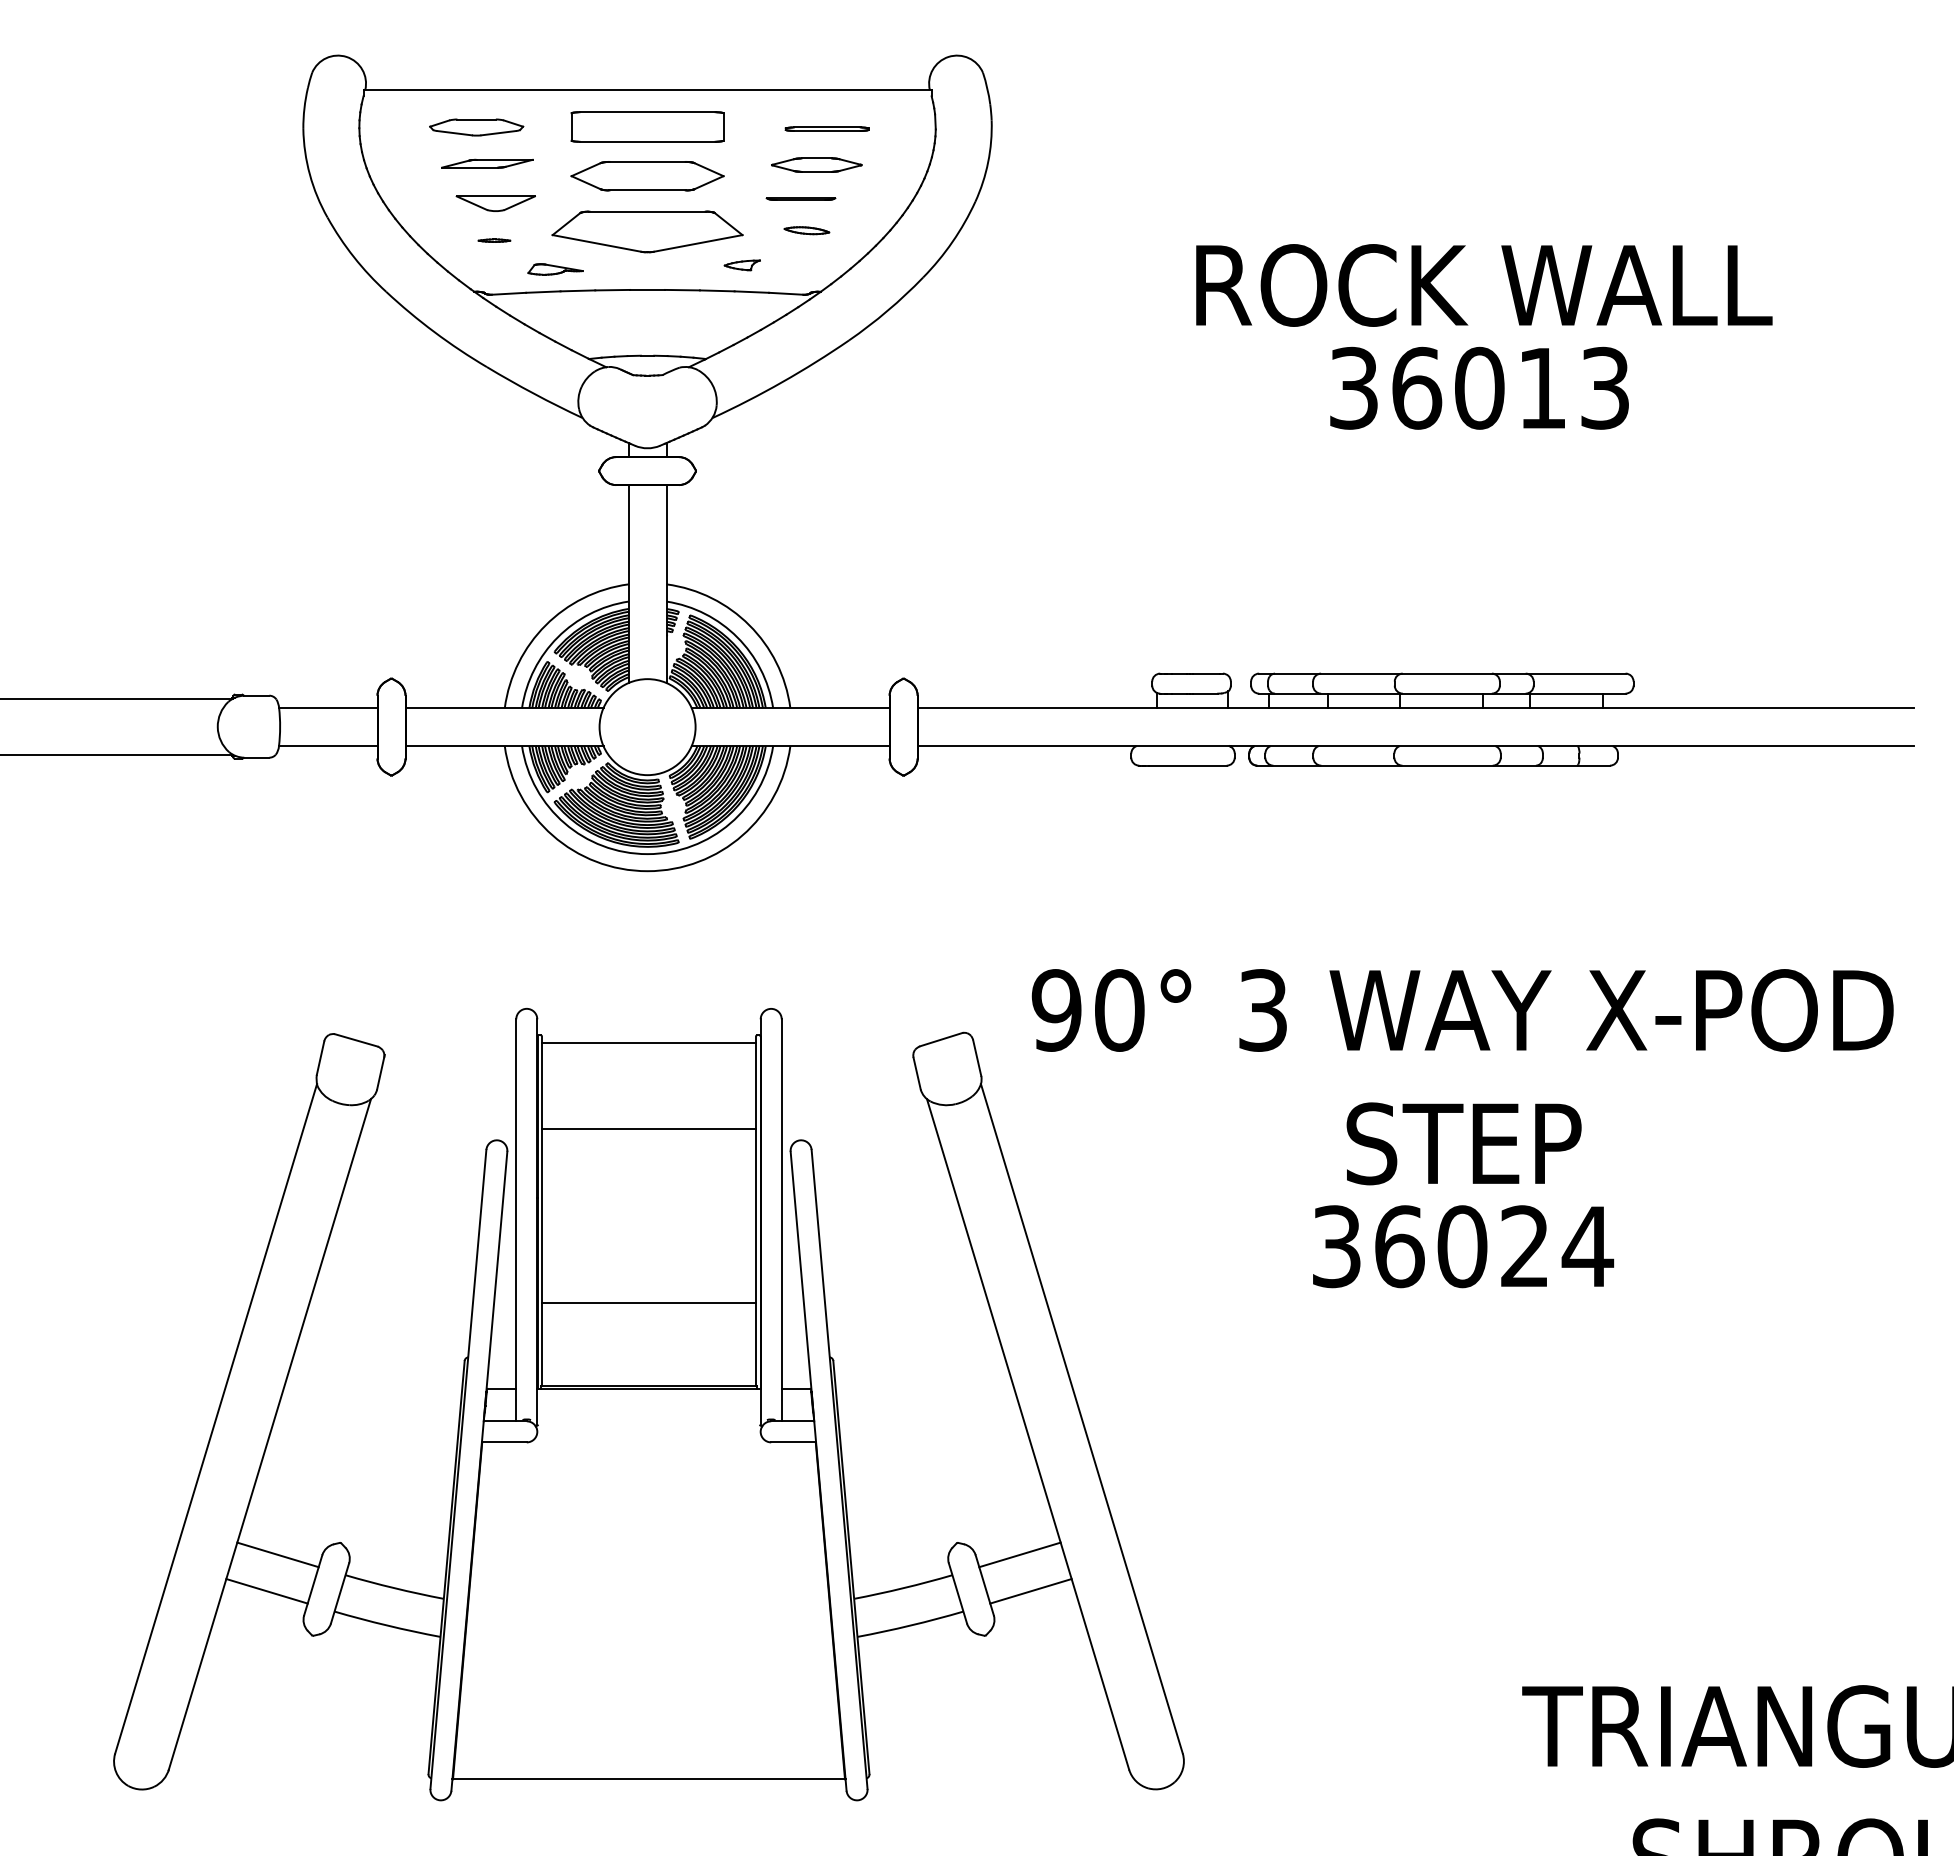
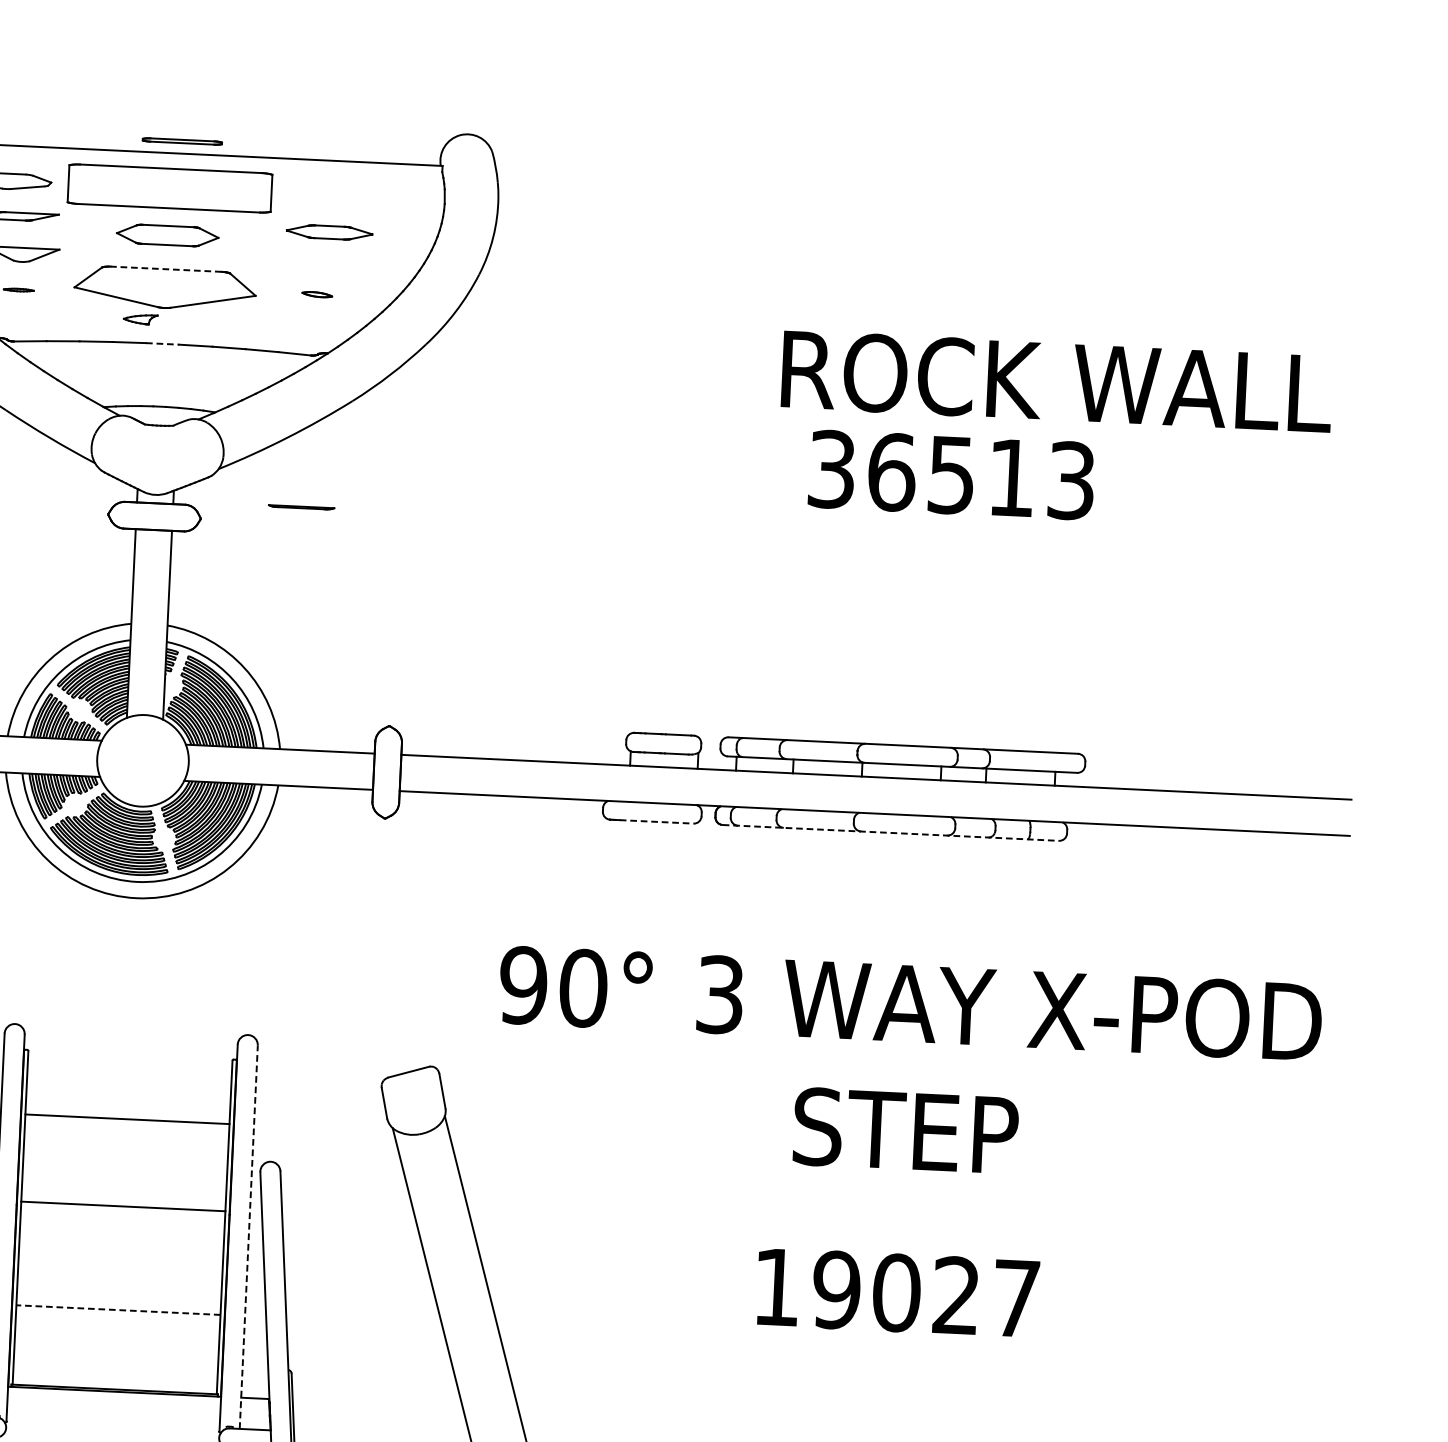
part: (647, 126) -> (169, 188), size x1.4
part: (826, 128) -> (181, 140), moved
part: (647, 176) -> (167, 235), size x0.7
line: (800, 198) -> (301, 506), moved
line: (647, 211) -> (166, 269), solid -> dashed
part: (806, 230) -> (316, 294), size x0.7
part: (741, 265) -> (139, 319), moved
part: (555, 269) -> (75, 320), removed
text: (1484, 285) -> (1057, 381), moved
line: (648, 289) -> (163, 343), solid -> dashed
text: (1479, 387) -> (951, 474), 36013 -> 36513
line: (1188, 765) -> (657, 821), solid -> dashed
line: (1434, 765) -> (891, 832), solid -> dashed
line: (648, 1042) -> (127, 1118), moved
text: (1462, 1077) -> (907, 1067), moved
line: (648, 1129) -> (122, 1206), moved
line: (781, 1220) -> (248, 1237), solid -> dashed
text: (1463, 1246) -> (897, 1292), 36024 -> 19027
line: (648, 1303) -> (117, 1310), solid -> dashed

